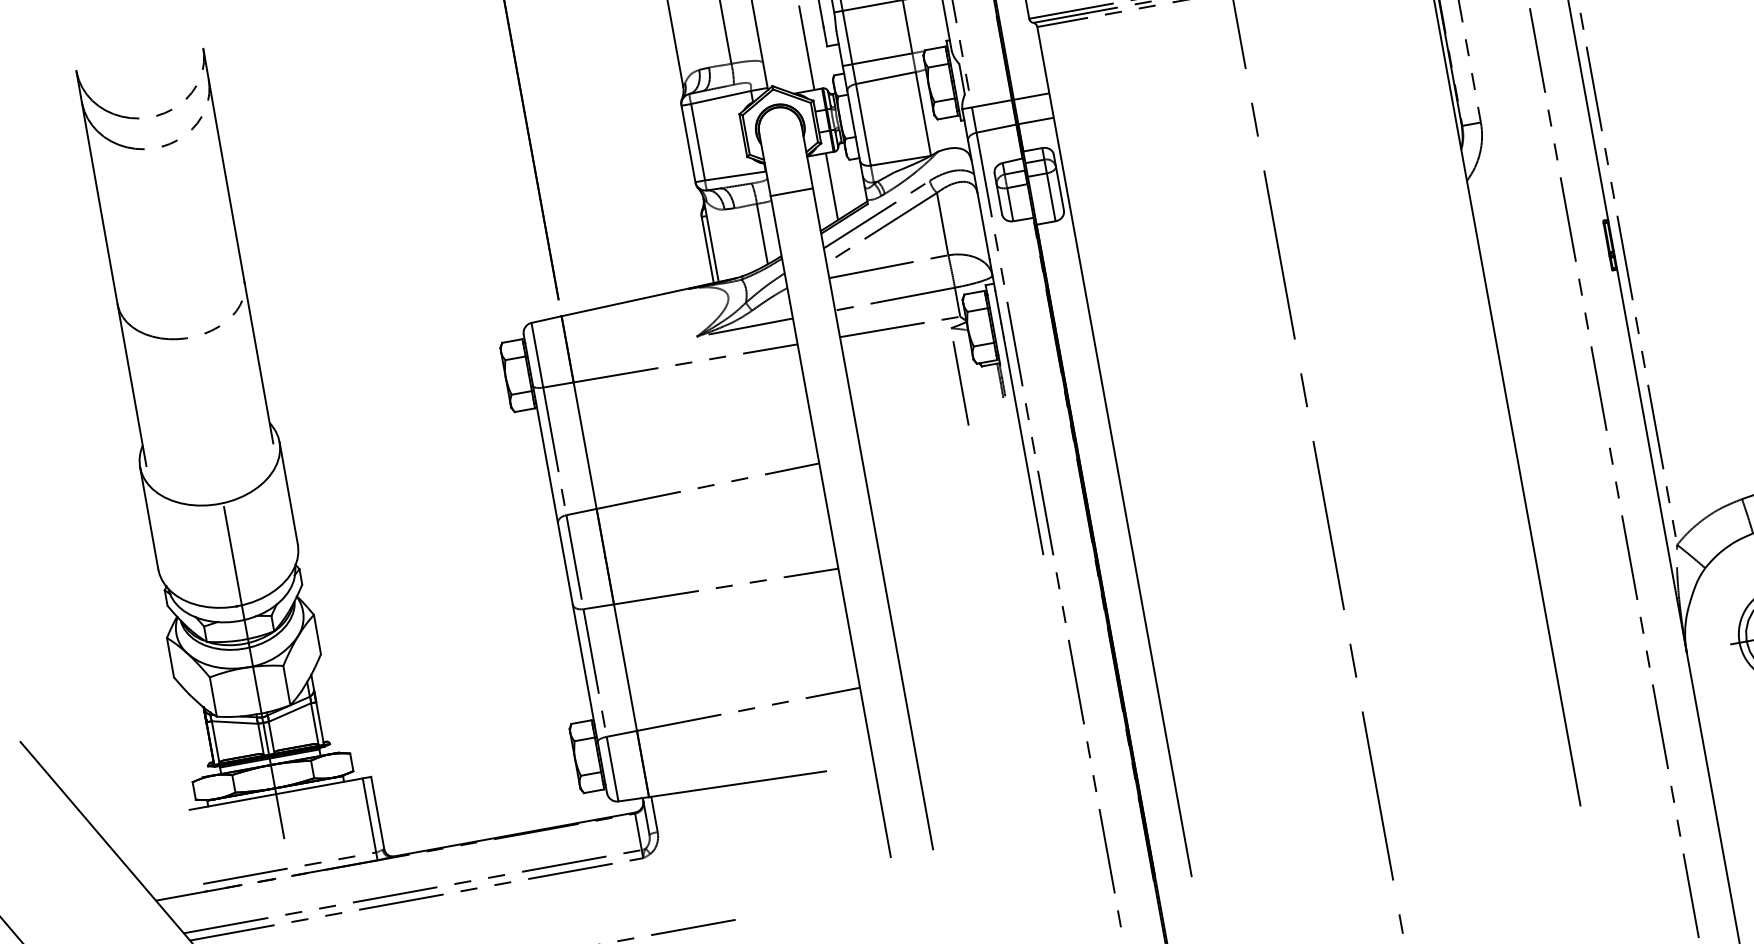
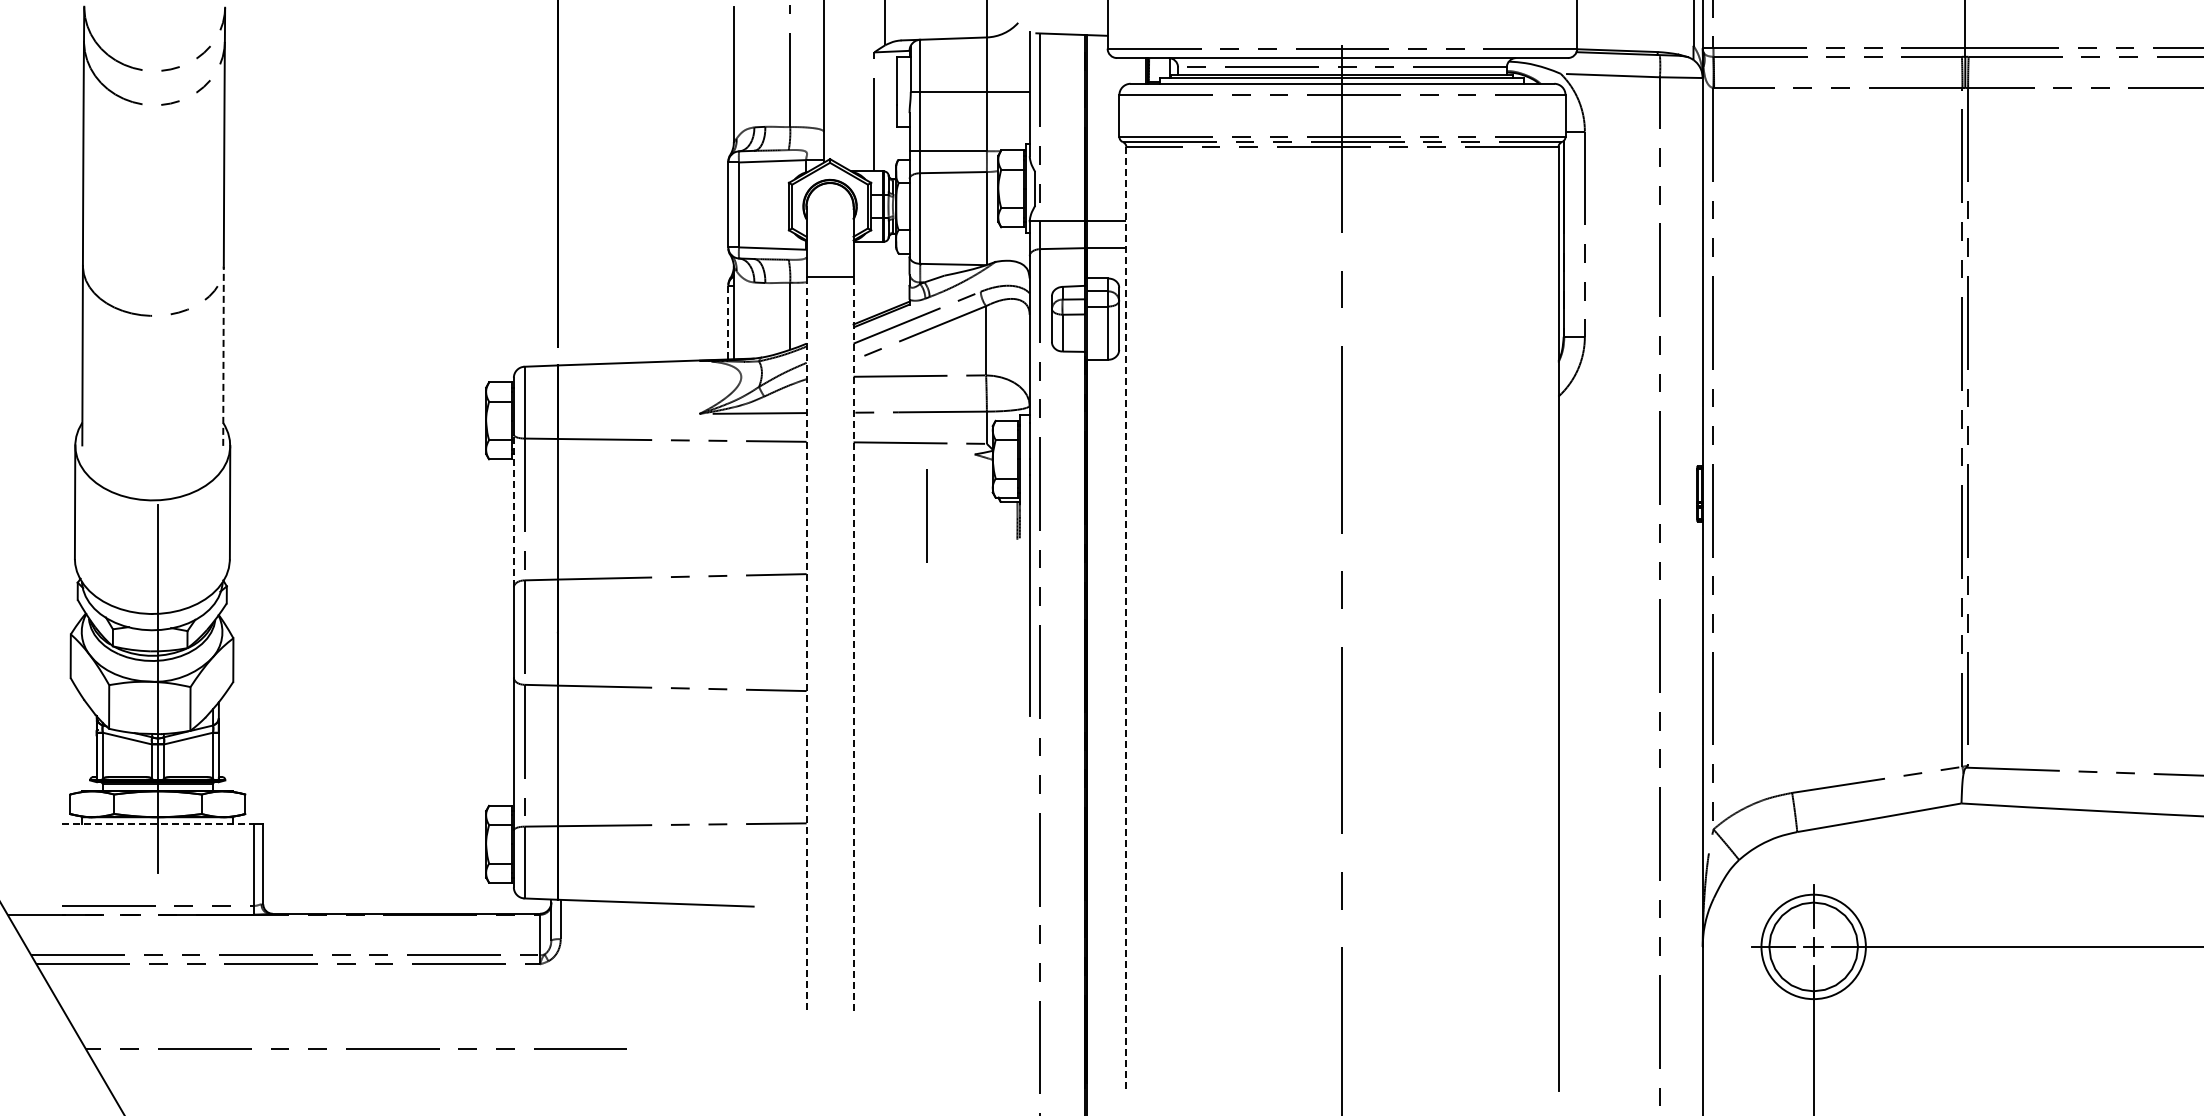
line: (832, 186) -> (874, 278), removed
line: (707, 249) -> (728, 322), solid -> dashed
line: (258, 362) -> (223, 356), solid -> dashed
line: (960, 383) -> (926, 515), moved
line: (1114, 451) -> (1126, 619), solid -> dashed
line: (545, 454) -> (513, 510), solid -> dashed
line: (872, 518) -> (853, 643), solid -> dashed
line: (830, 526) -> (806, 644), solid -> dashed
line: (276, 793) -> (158, 823), solid -> dashed

